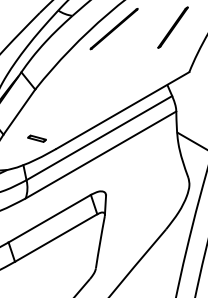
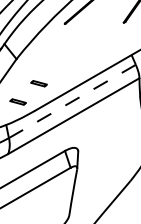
part: (60, 117) -> (38, 83), added
line: (99, 137) -> (72, 100), solid -> dashed

